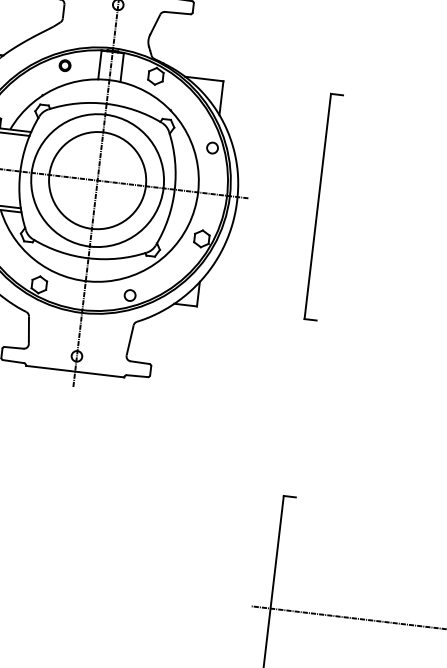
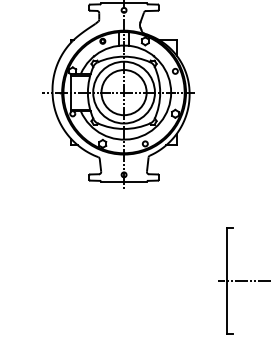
part: (322, 206) -> (229, 92), removed

